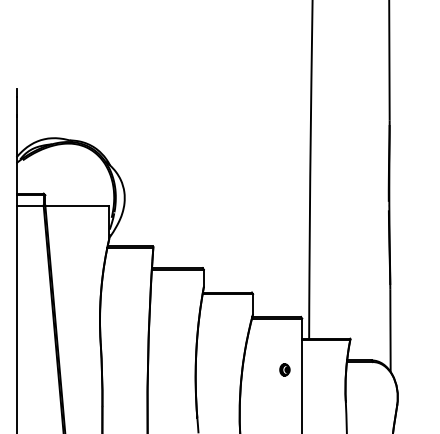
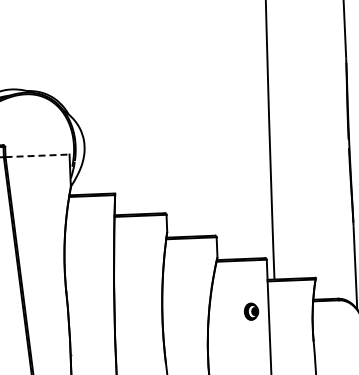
line: (77, 205) -> (37, 155), solid -> dashed
part: (284, 369) -> (251, 311), size x1.4

